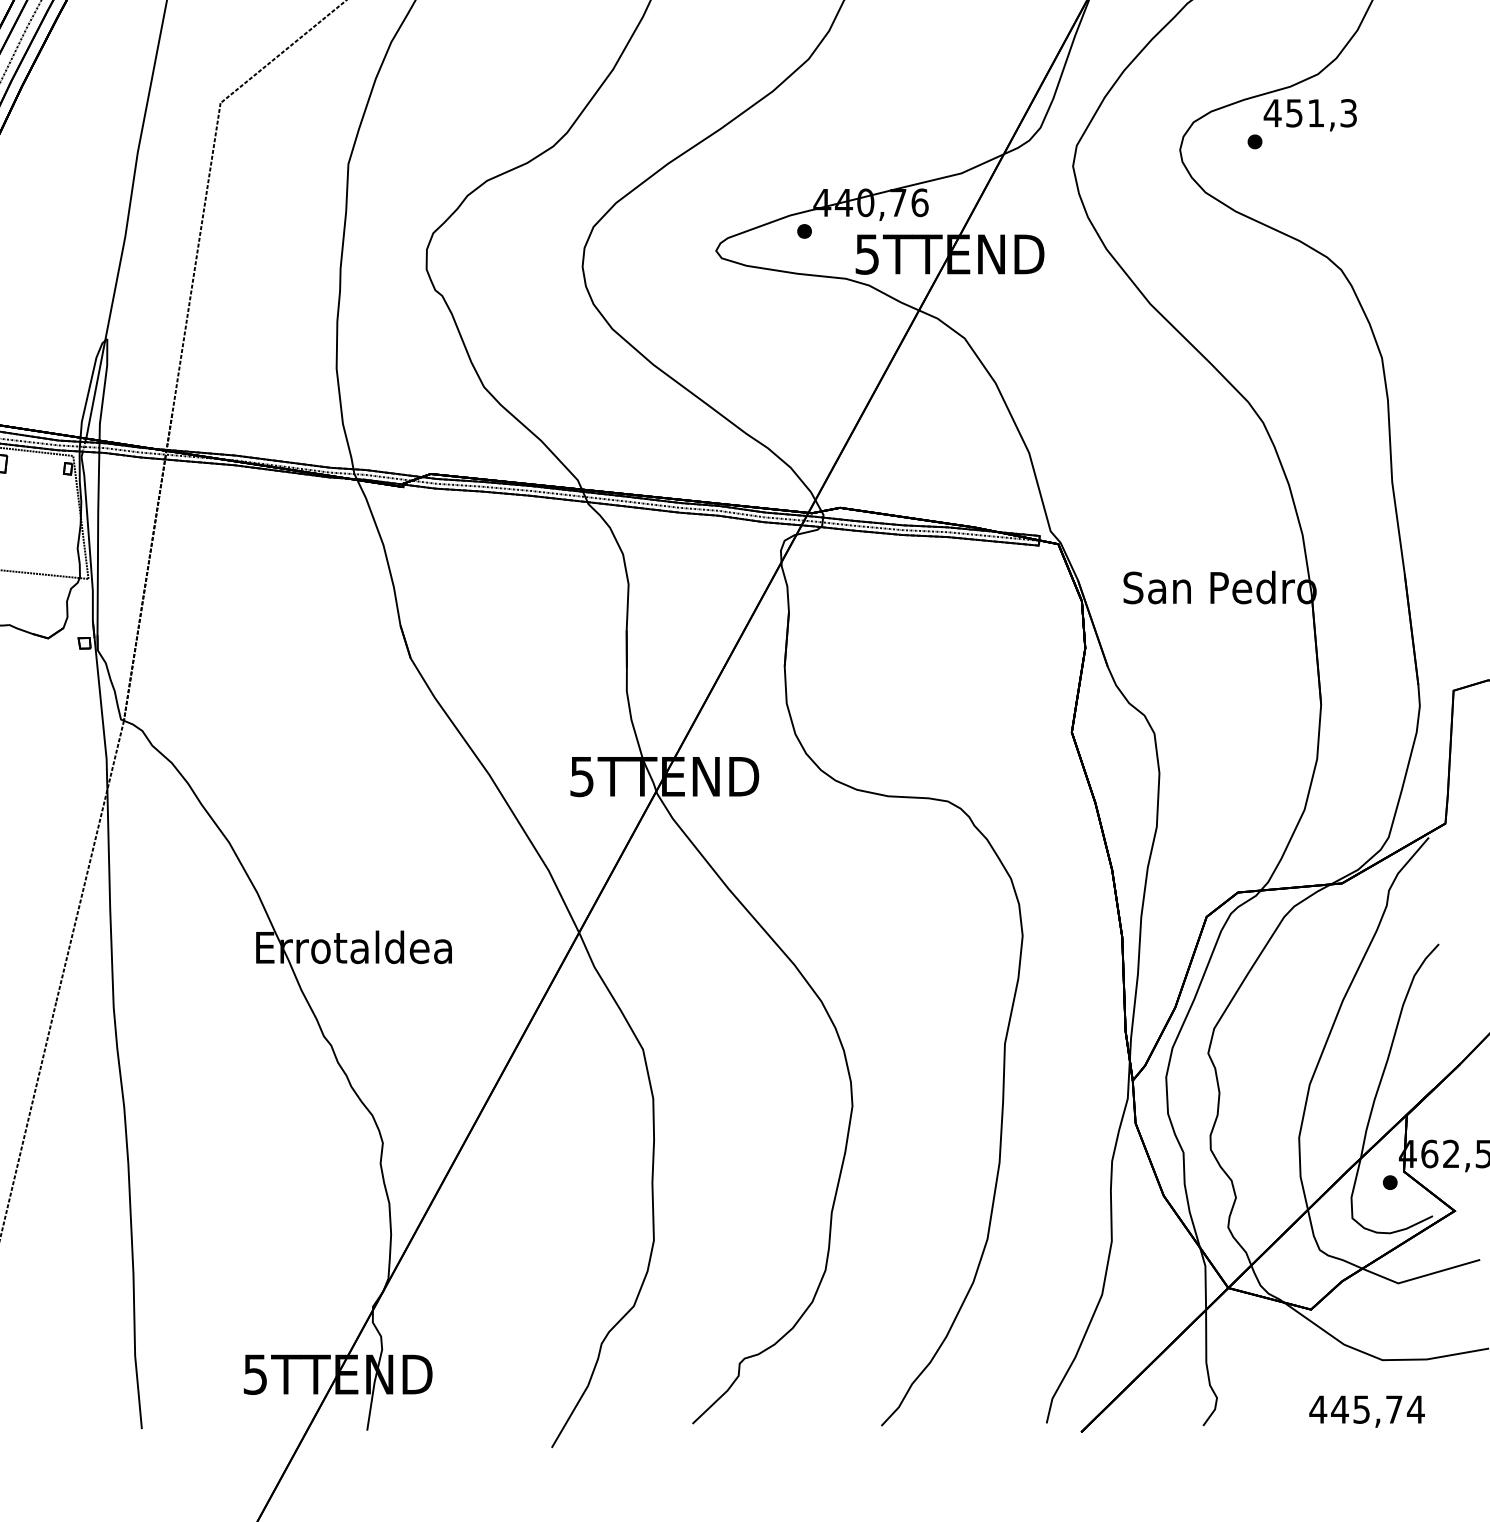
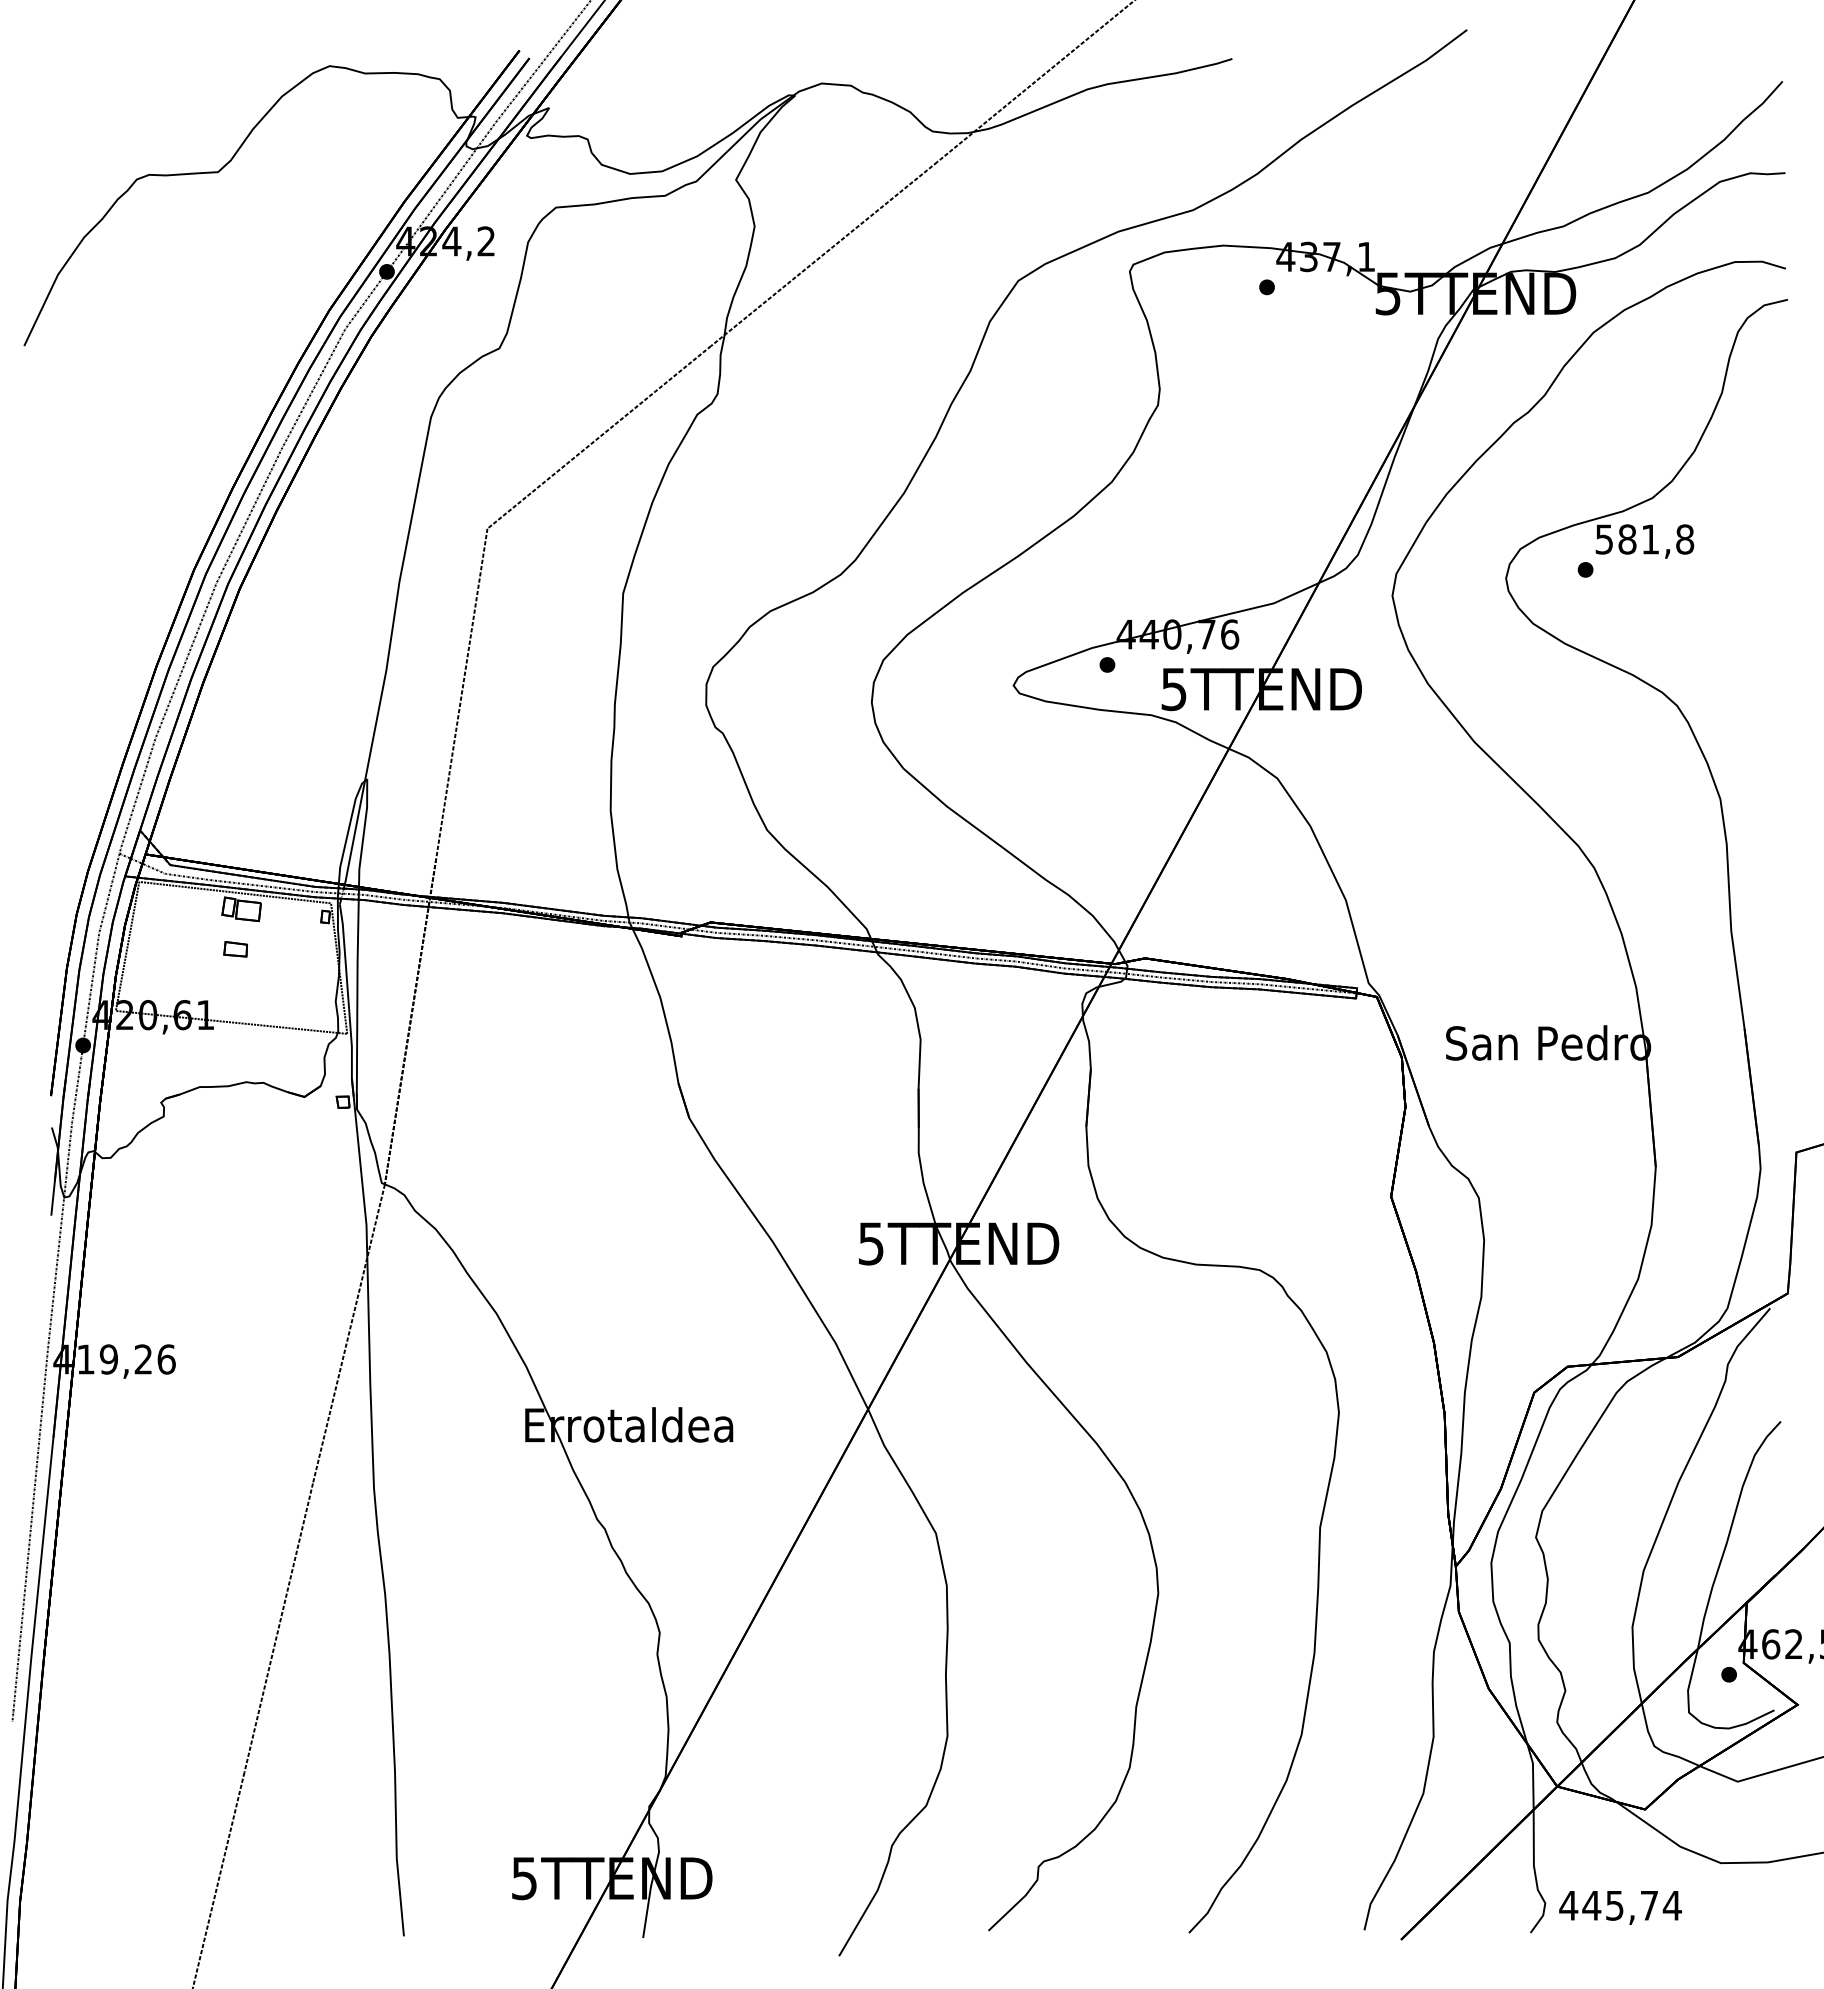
text: (1310, 113) -> (1644, 539), 451,3 -> 581,8
text: (1367, 1411) -> (1620, 1907), moved

